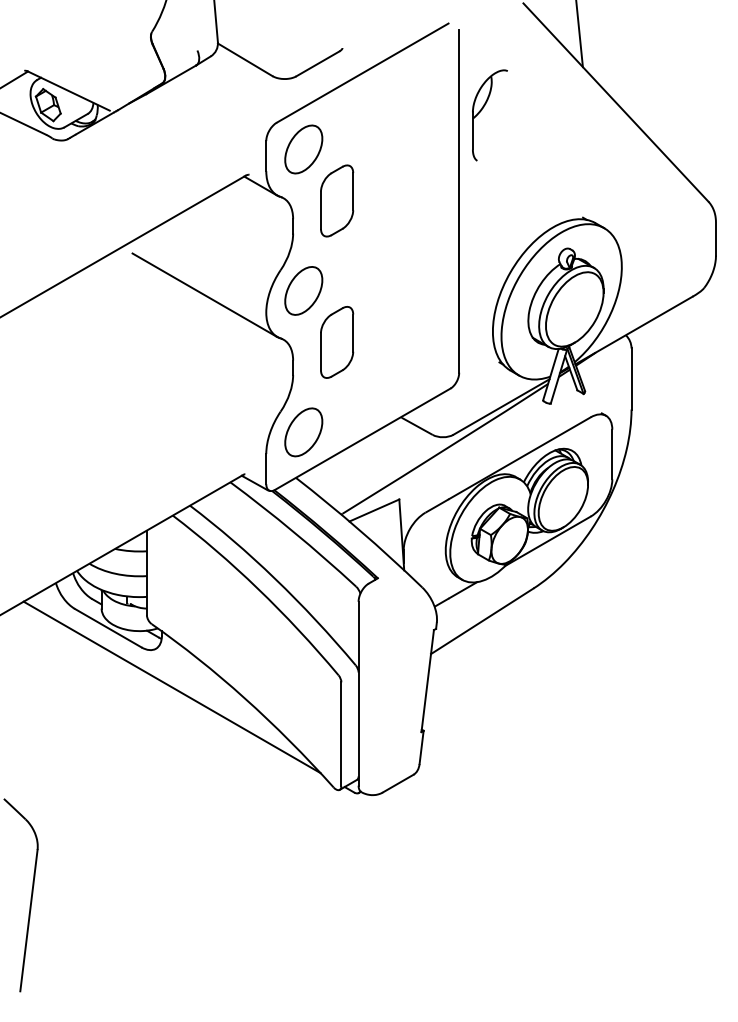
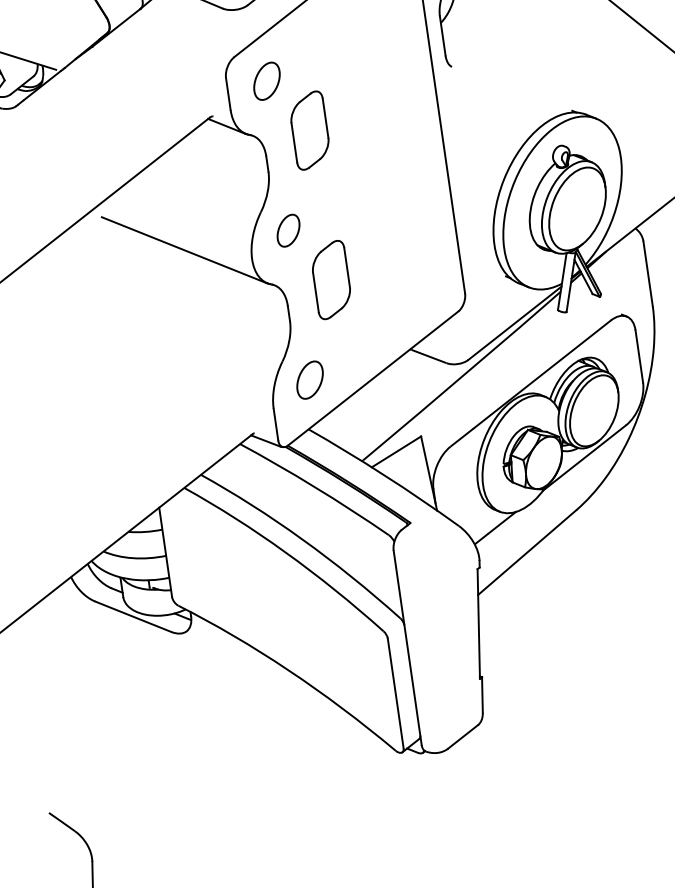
part: (303, 149) -> (266, 81), size x0.7
part: (303, 290) -> (288, 230), size x0.6
part: (303, 432) -> (309, 380), size x0.7
line: (171, 687) -> (209, 669), removed

